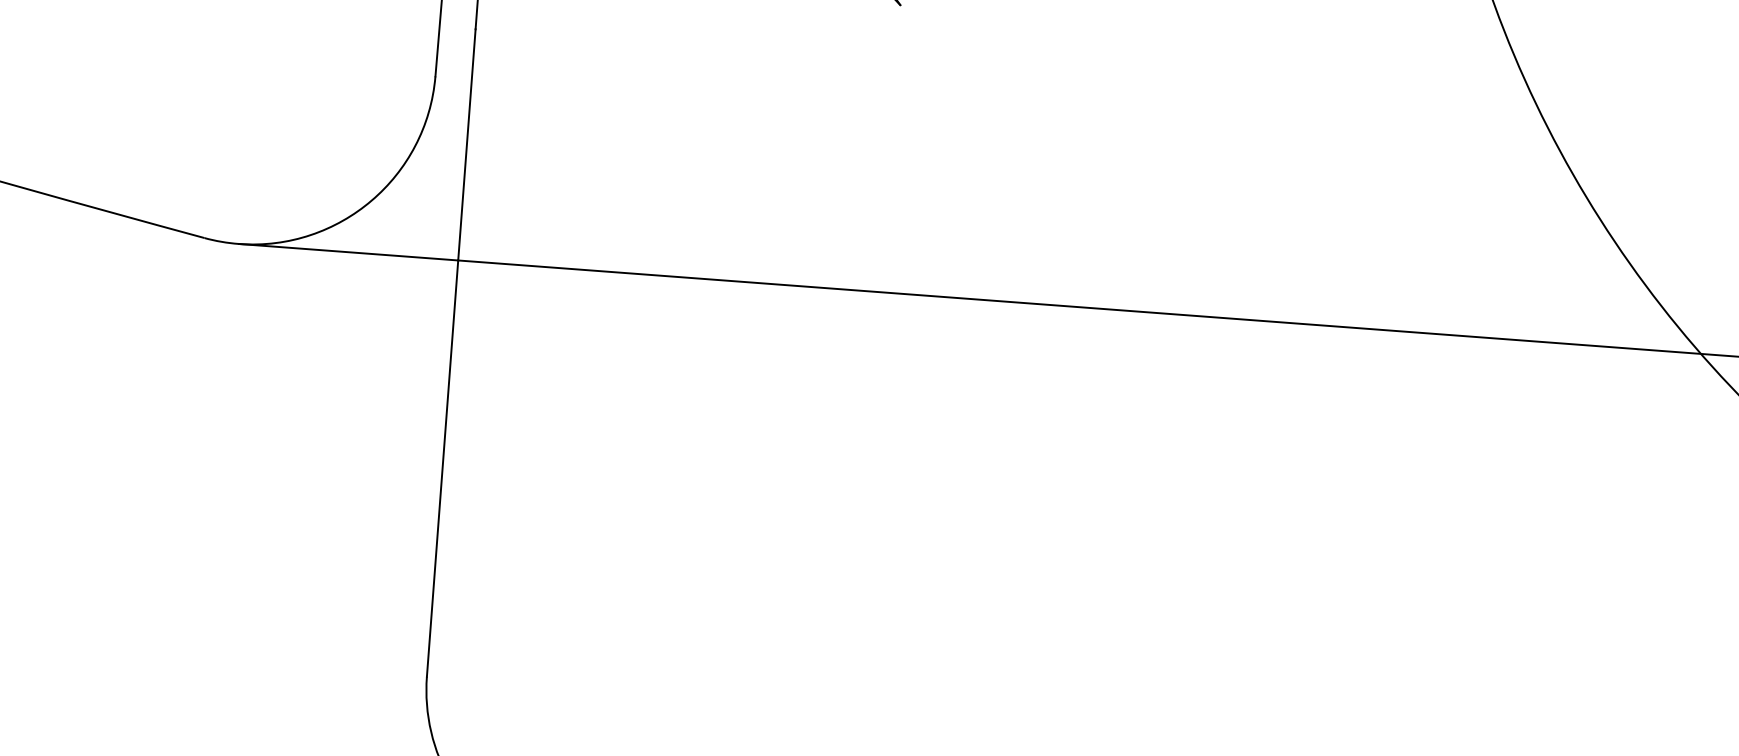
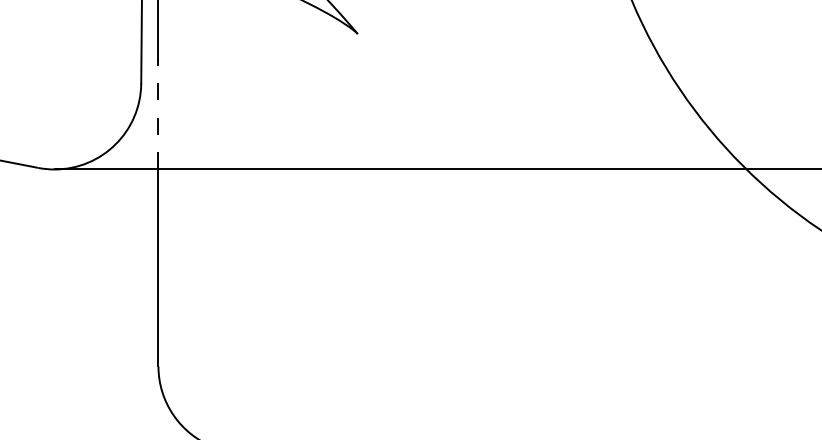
line: (467, 144) -> (158, 114), solid -> dashed

